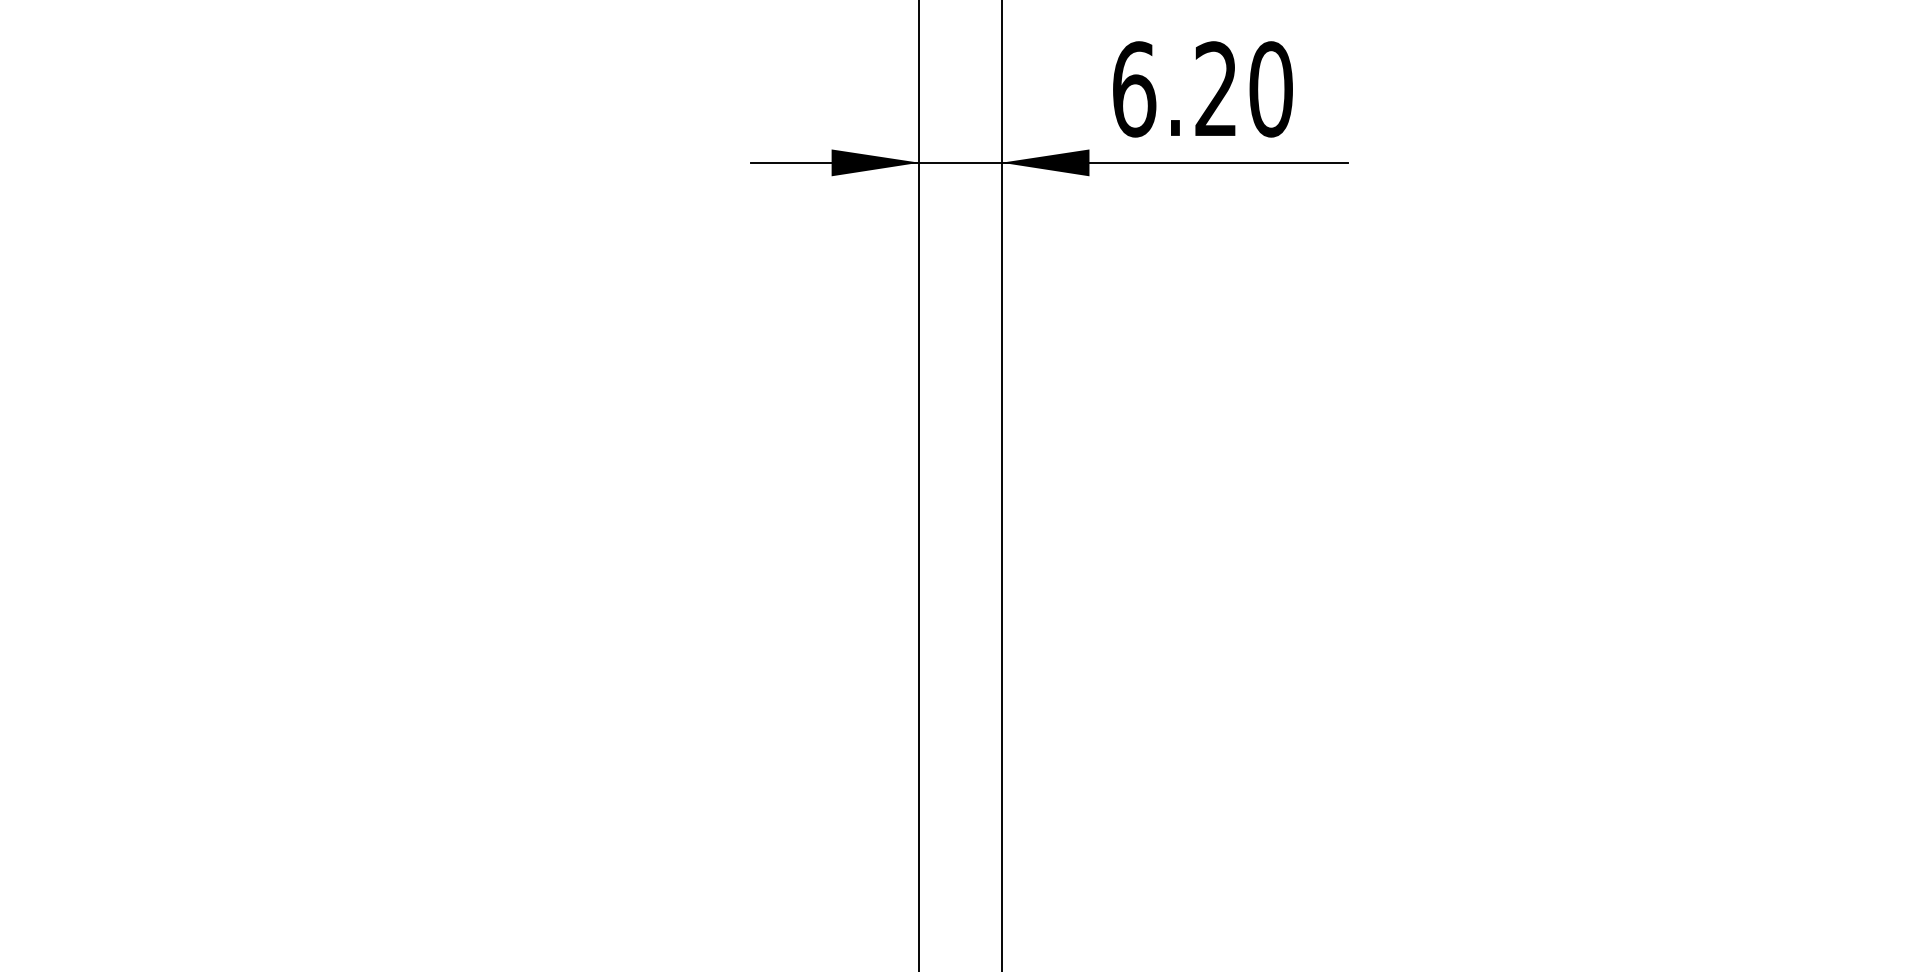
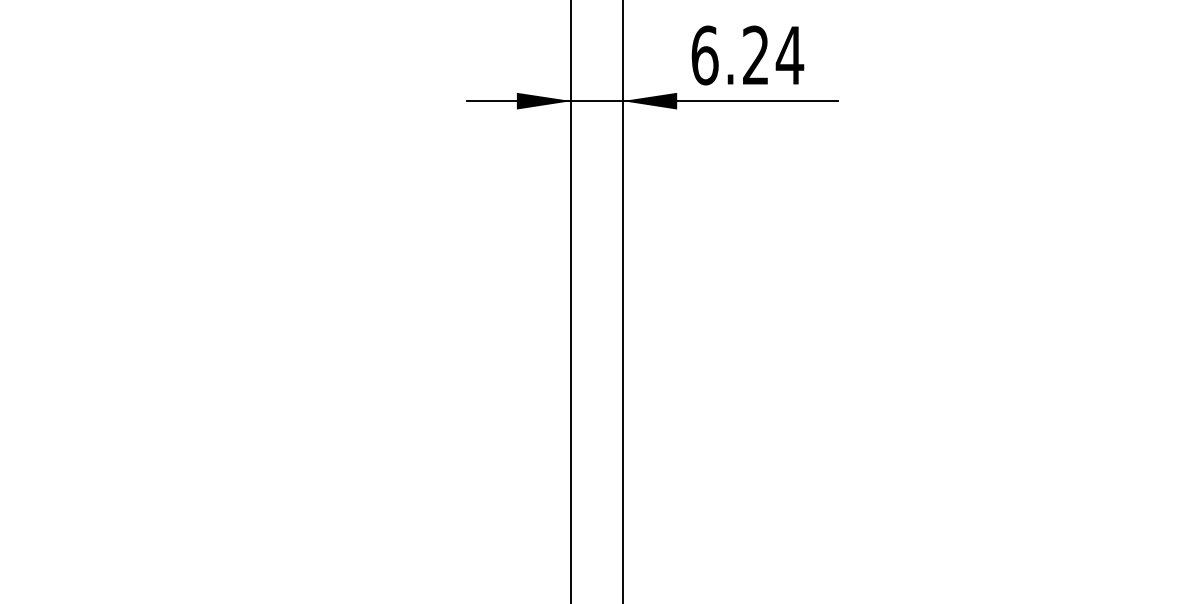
text: (1270, 89) -> (789, 55), 6.20 -> 6.24

